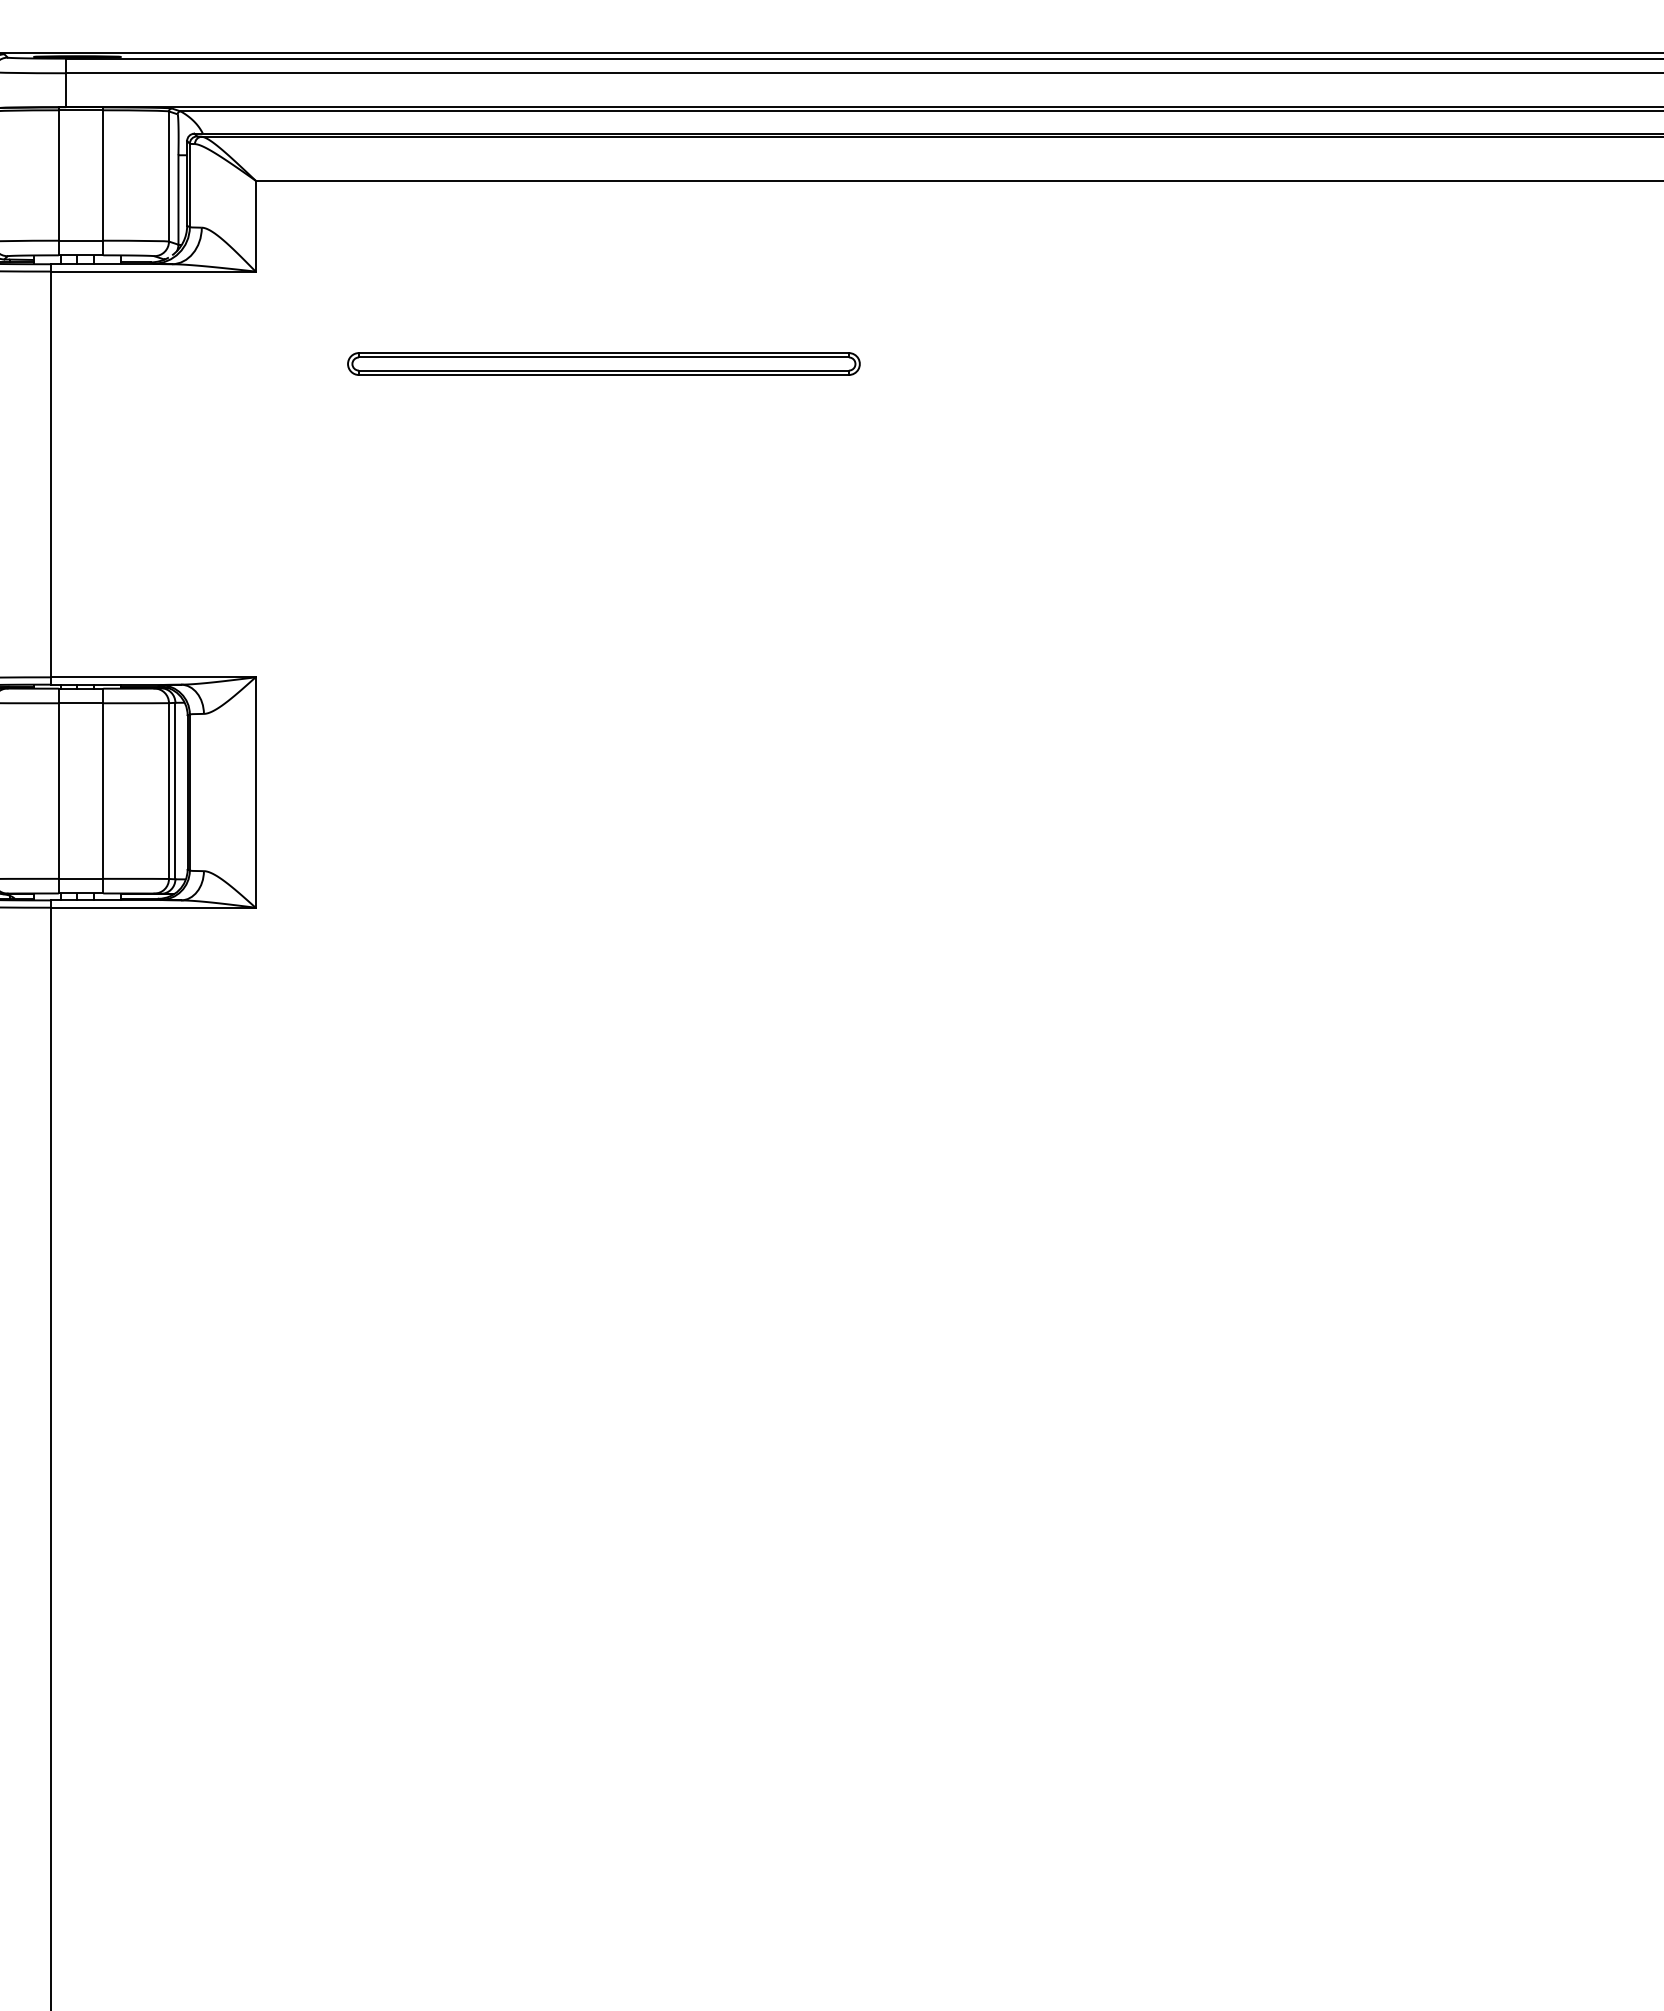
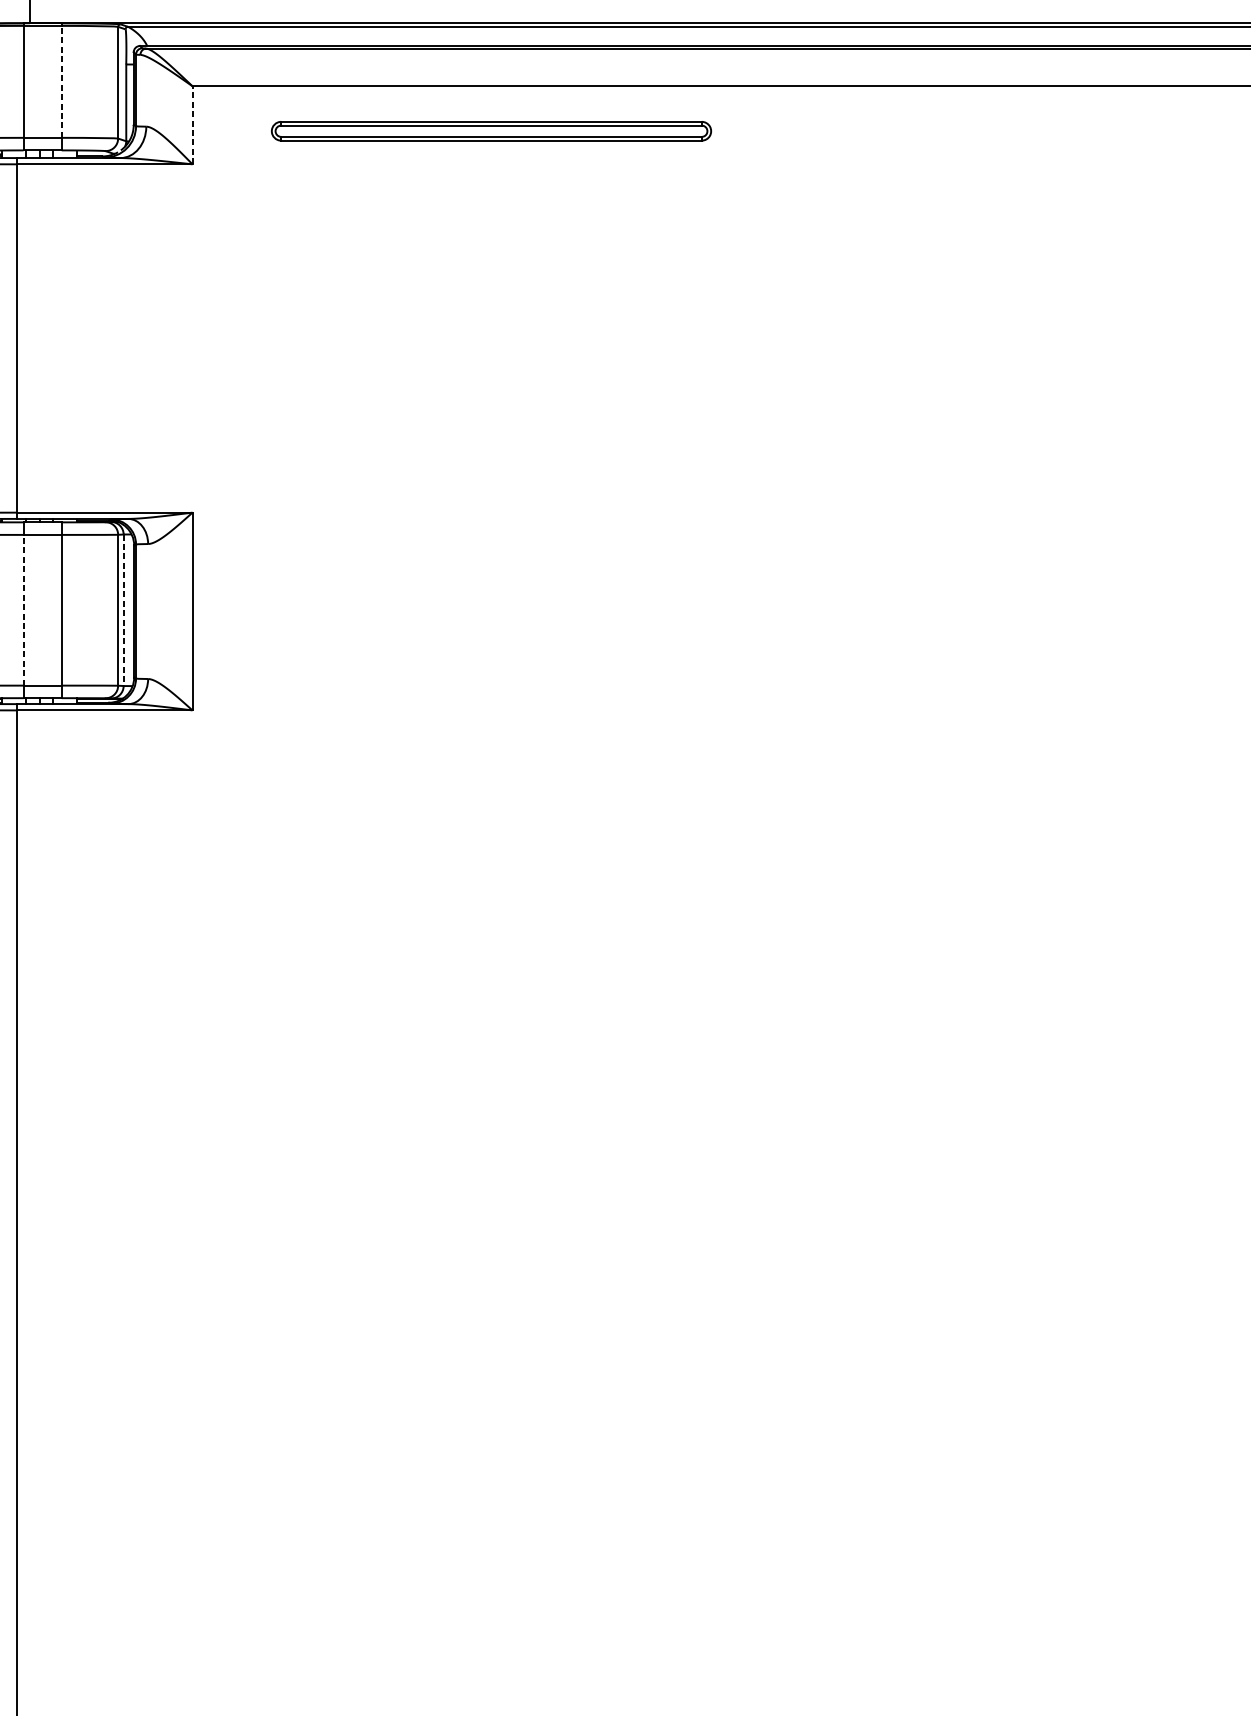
line: (103, 175) -> (61, 81), solid -> dashed
line: (255, 225) -> (192, 124), solid -> dashed
part: (603, 363) -> (491, 130), moved
line: (58, 791) -> (23, 610), solid -> dashed
line: (175, 791) -> (123, 610), solid -> dashed

